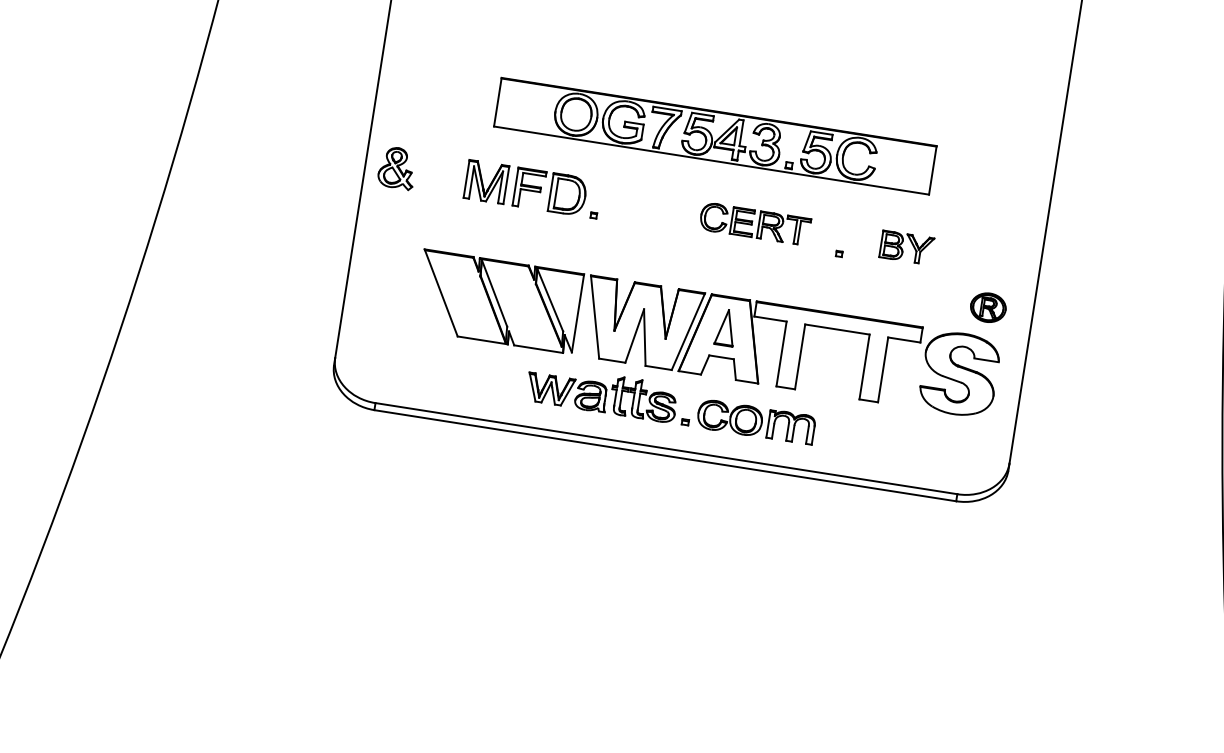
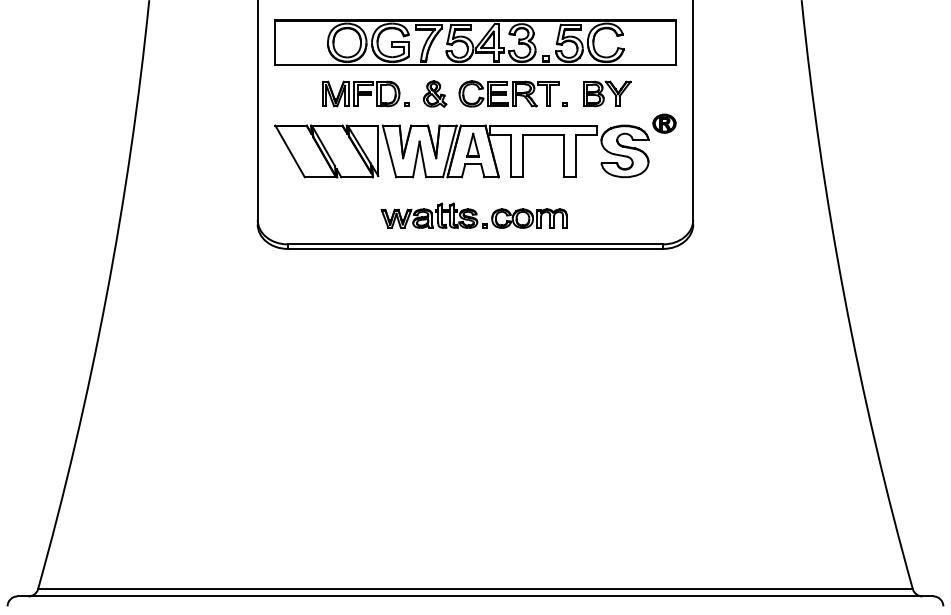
part: (715, 136) -> (475, 42), size x1.43
part: (398, 167) -> (435, 93), moved
part: (754, 223) -> (508, 93), size x1.43
part: (907, 247) -> (607, 93), size x1.43
part: (706, 334) -> (461, 151), moved

